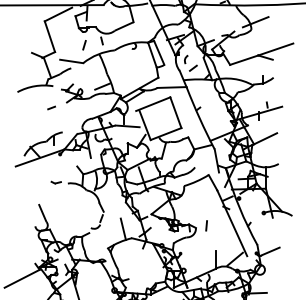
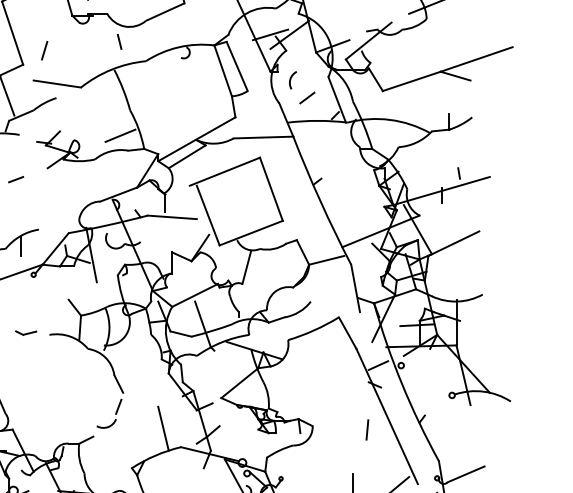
line: (84, 45) -> (44, 51), moved
line: (206, 225) -> (367, 429), moved

